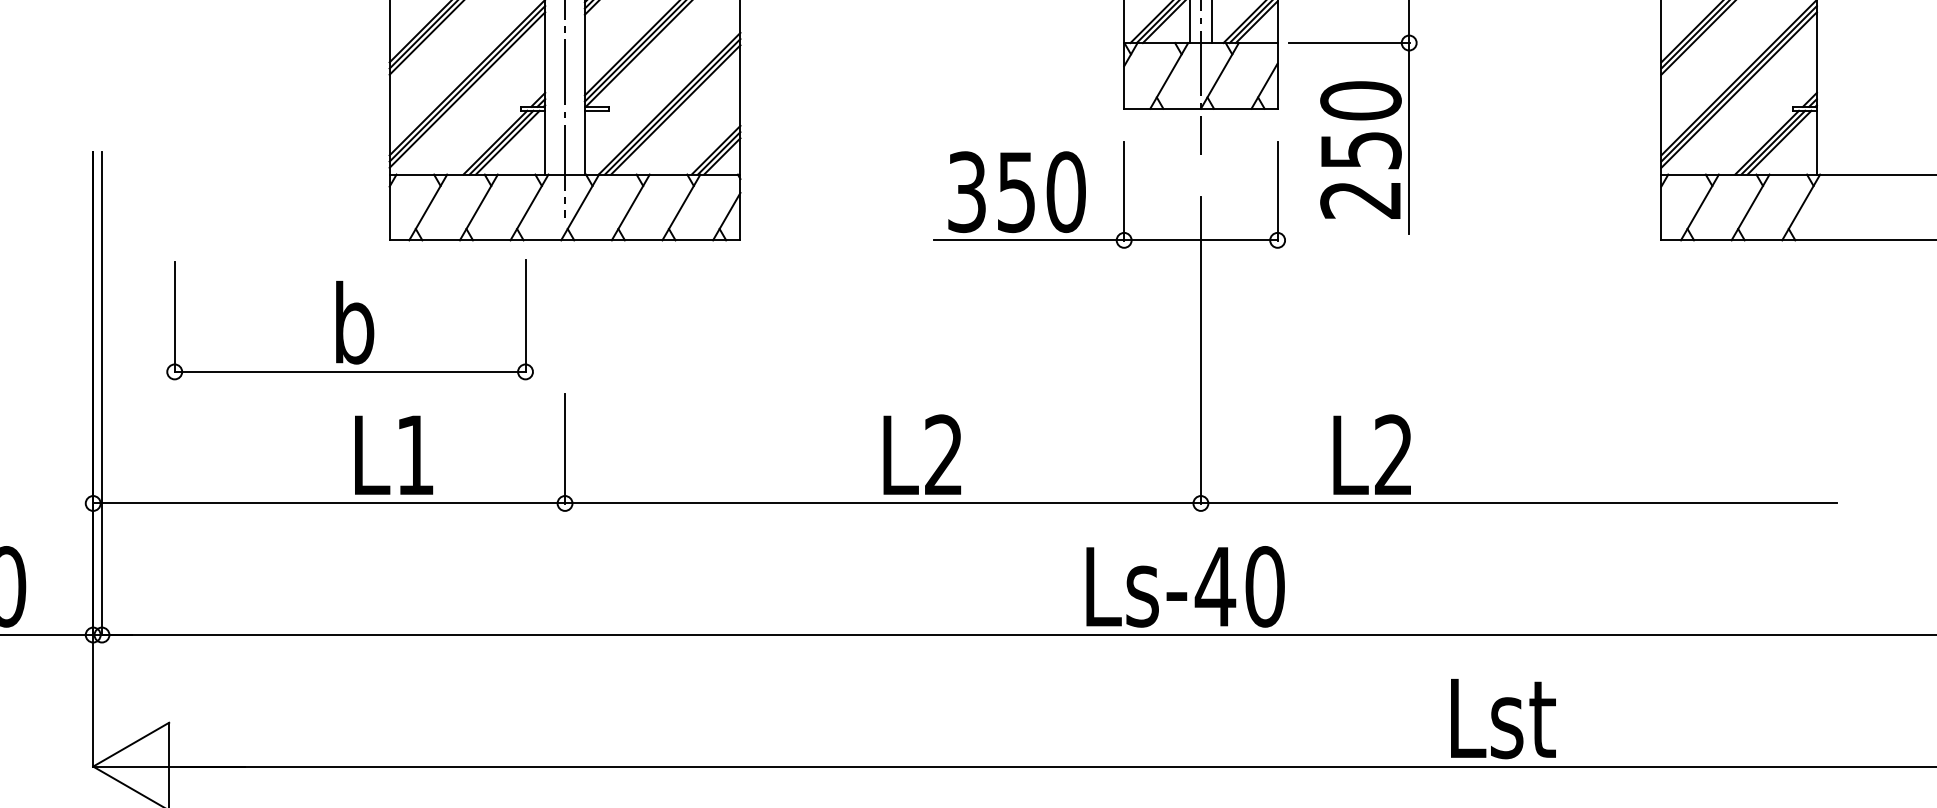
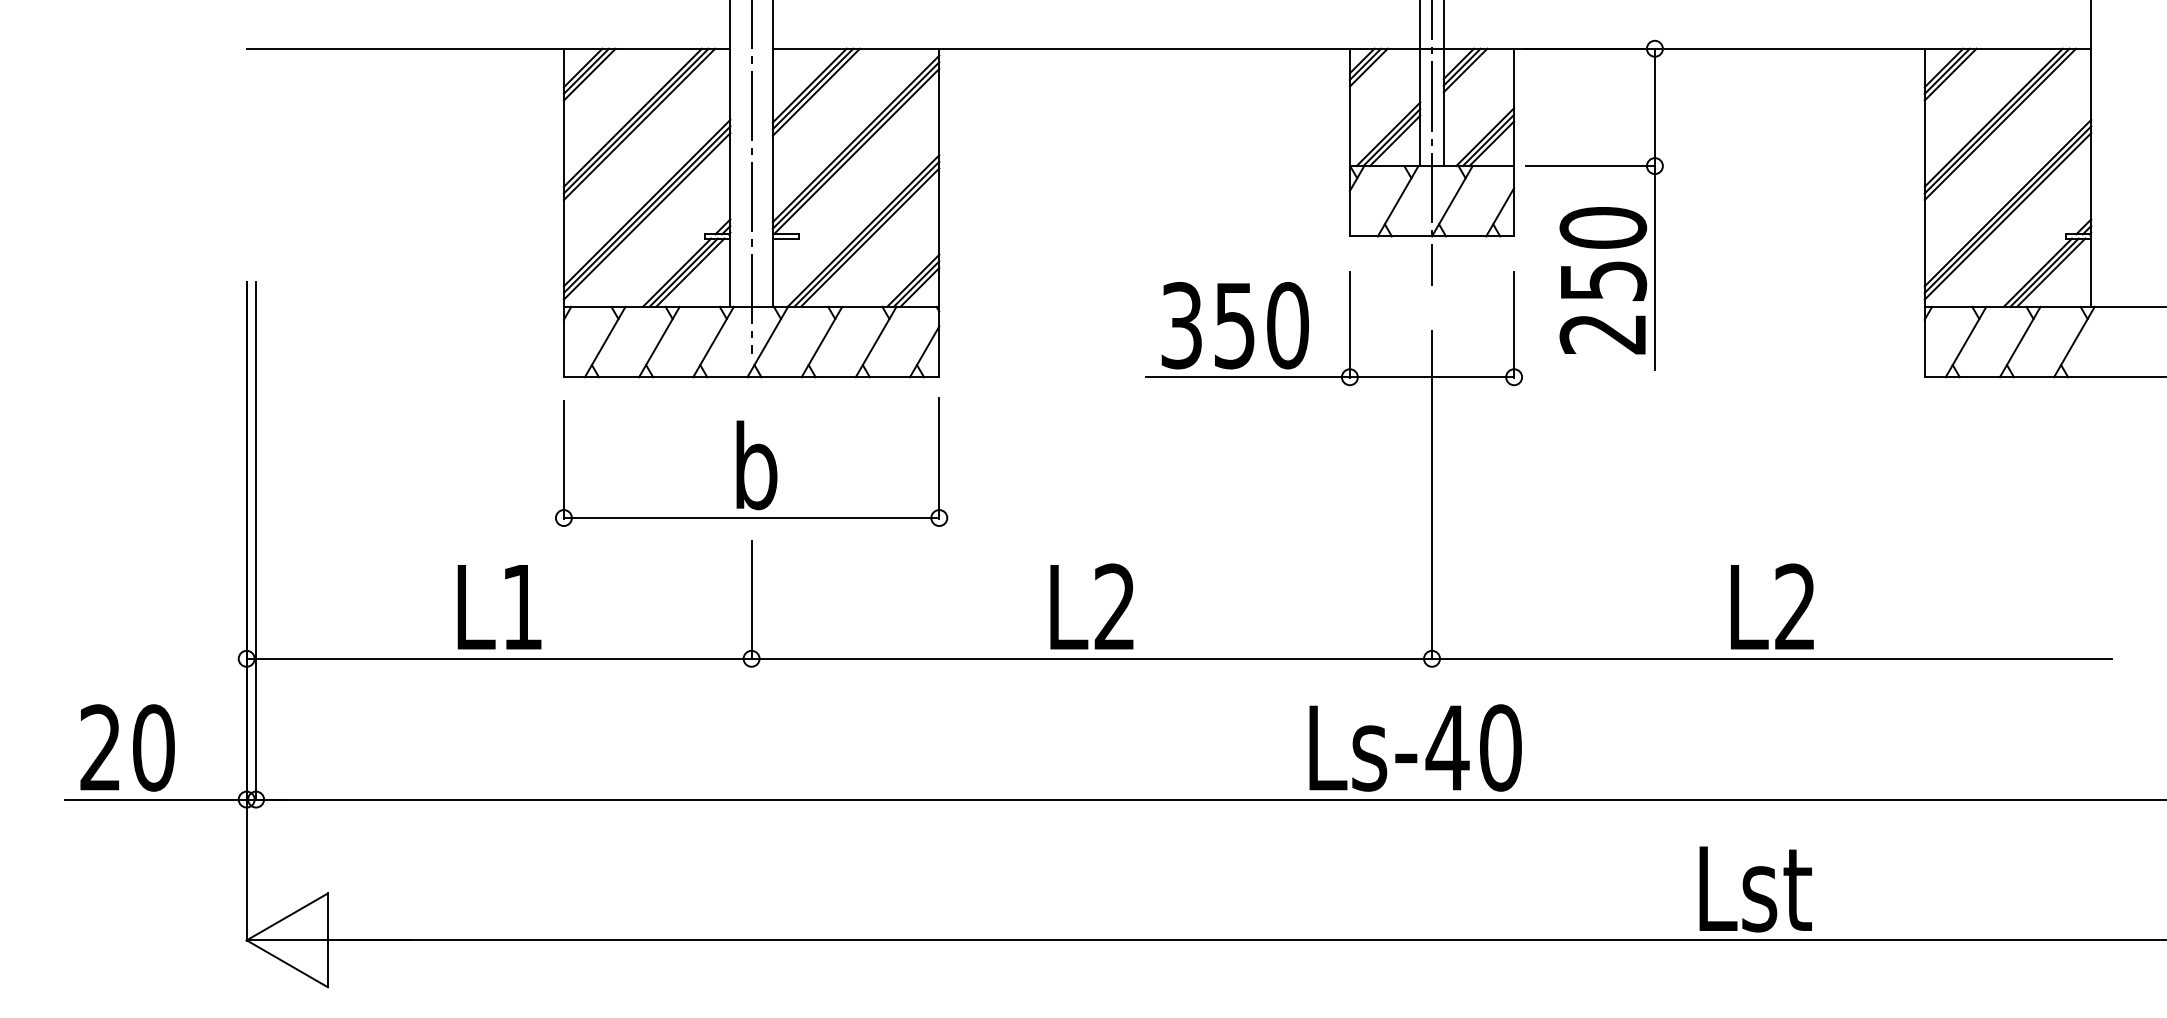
part: (350, 319) -> (751, 461), moved
text: (921, 454) -> (1091, 606), moved
text: (1372, 454) -> (1772, 606), moved
text: (393, 455) -> (499, 607), moved

